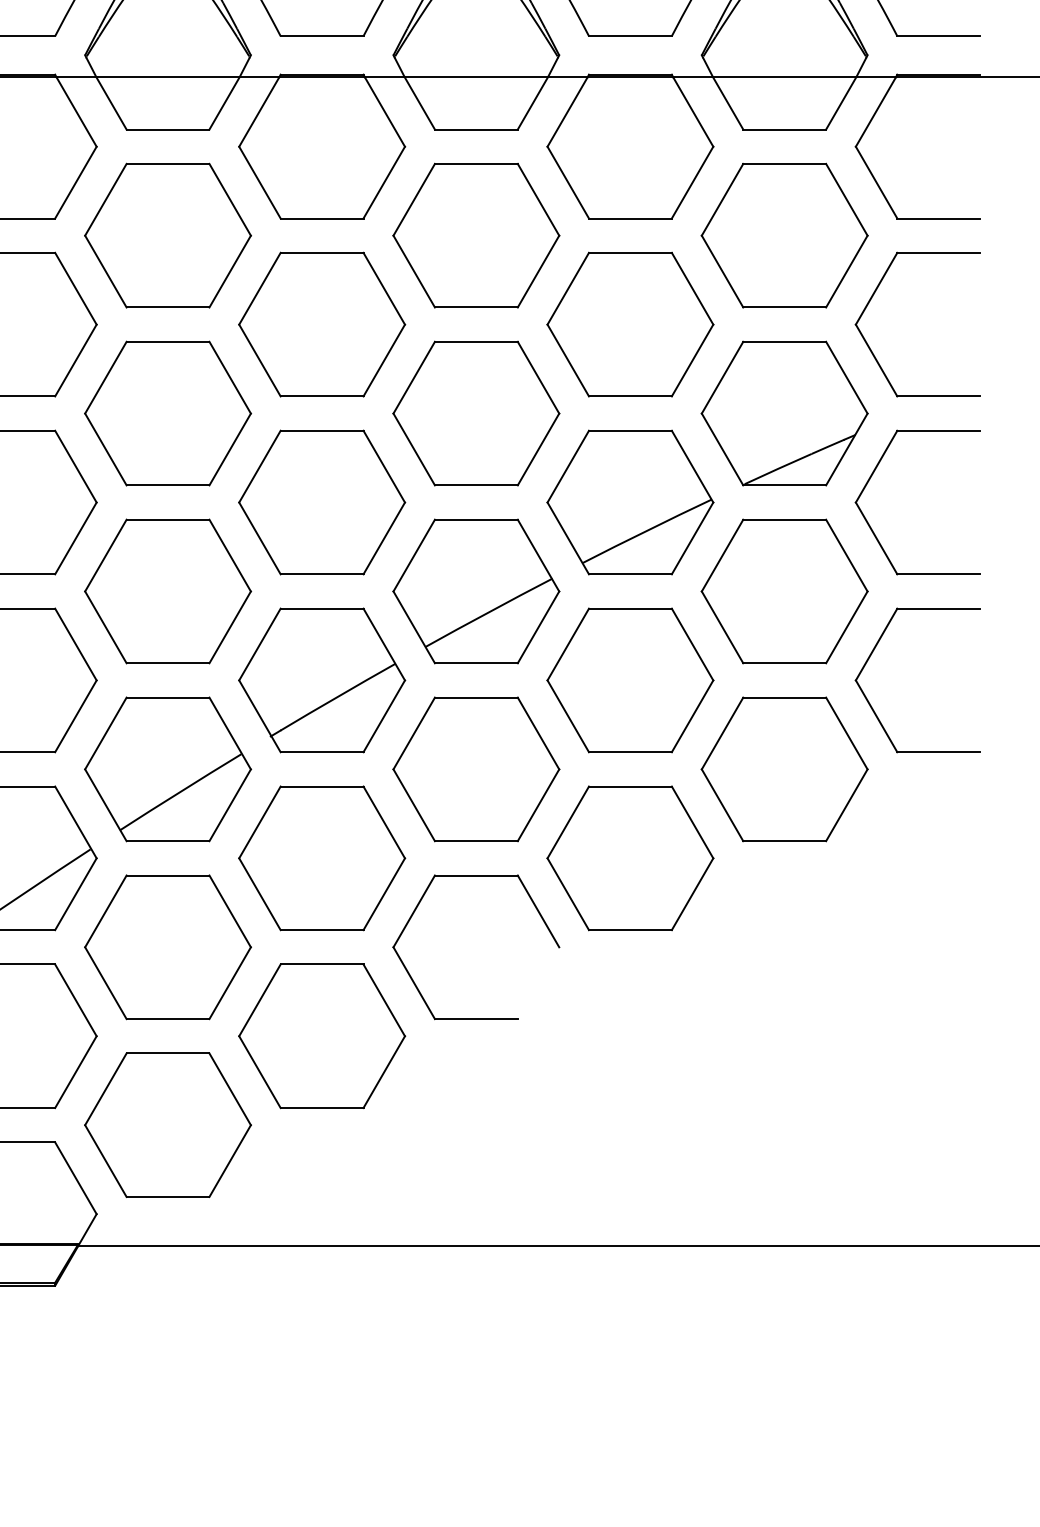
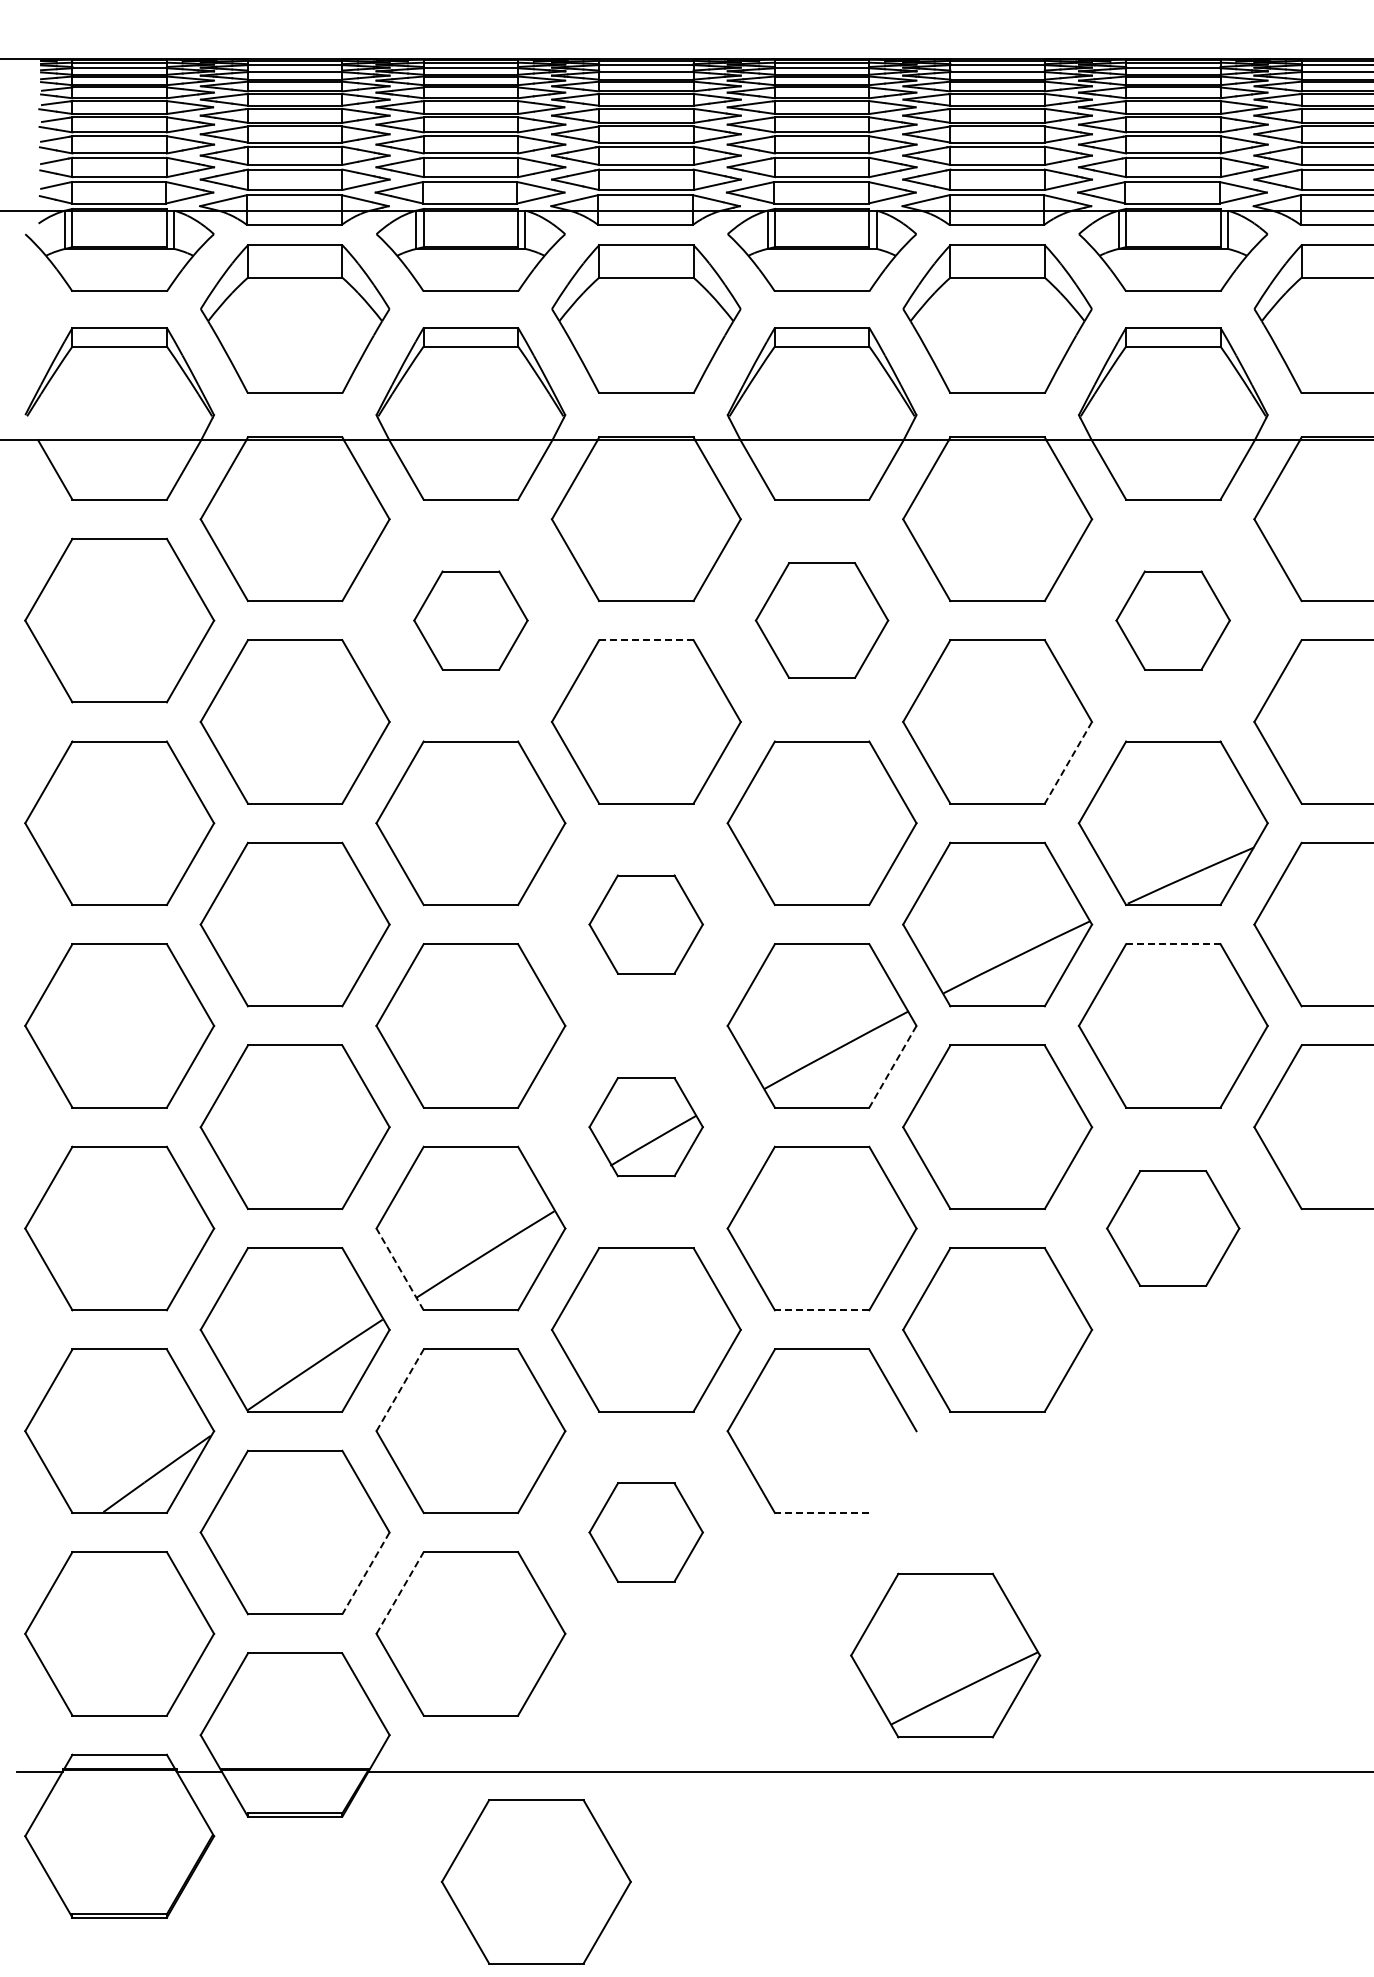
part: (167, 235) -> (470, 620), size x0.6
part: (475, 235) -> (821, 620), size x0.7
part: (783, 235) -> (1172, 620), size x0.6
line: (322, 253) -> (646, 640), solid -> dashed
line: (692, 361) -> (1068, 763), solid -> dashed
part: (321, 502) -> (645, 924), size x0.6
line: (784, 520) -> (1173, 944), solid -> dashed
line: (538, 628) -> (892, 1067), solid -> dashed
part: (321, 679) -> (645, 1126), size x0.6
part: (783, 769) -> (1172, 1228), size x0.7
line: (105, 805) -> (399, 1269), solid -> dashed
line: (475, 841) -> (821, 1310), solid -> dashed
line: (106, 910) -> (400, 1389), solid -> dashed
line: (475, 1018) -> (821, 1512), solid -> dashed
part: (321, 1036) -> (645, 1532), size x0.6
line: (75, 1072) -> (365, 1573), solid -> dashed
line: (106, 1088) -> (400, 1592), solid -> dashed
part: (584, 1144) -> (945, 1655), added
part: (224, 1342) -> (535, 1881), added

